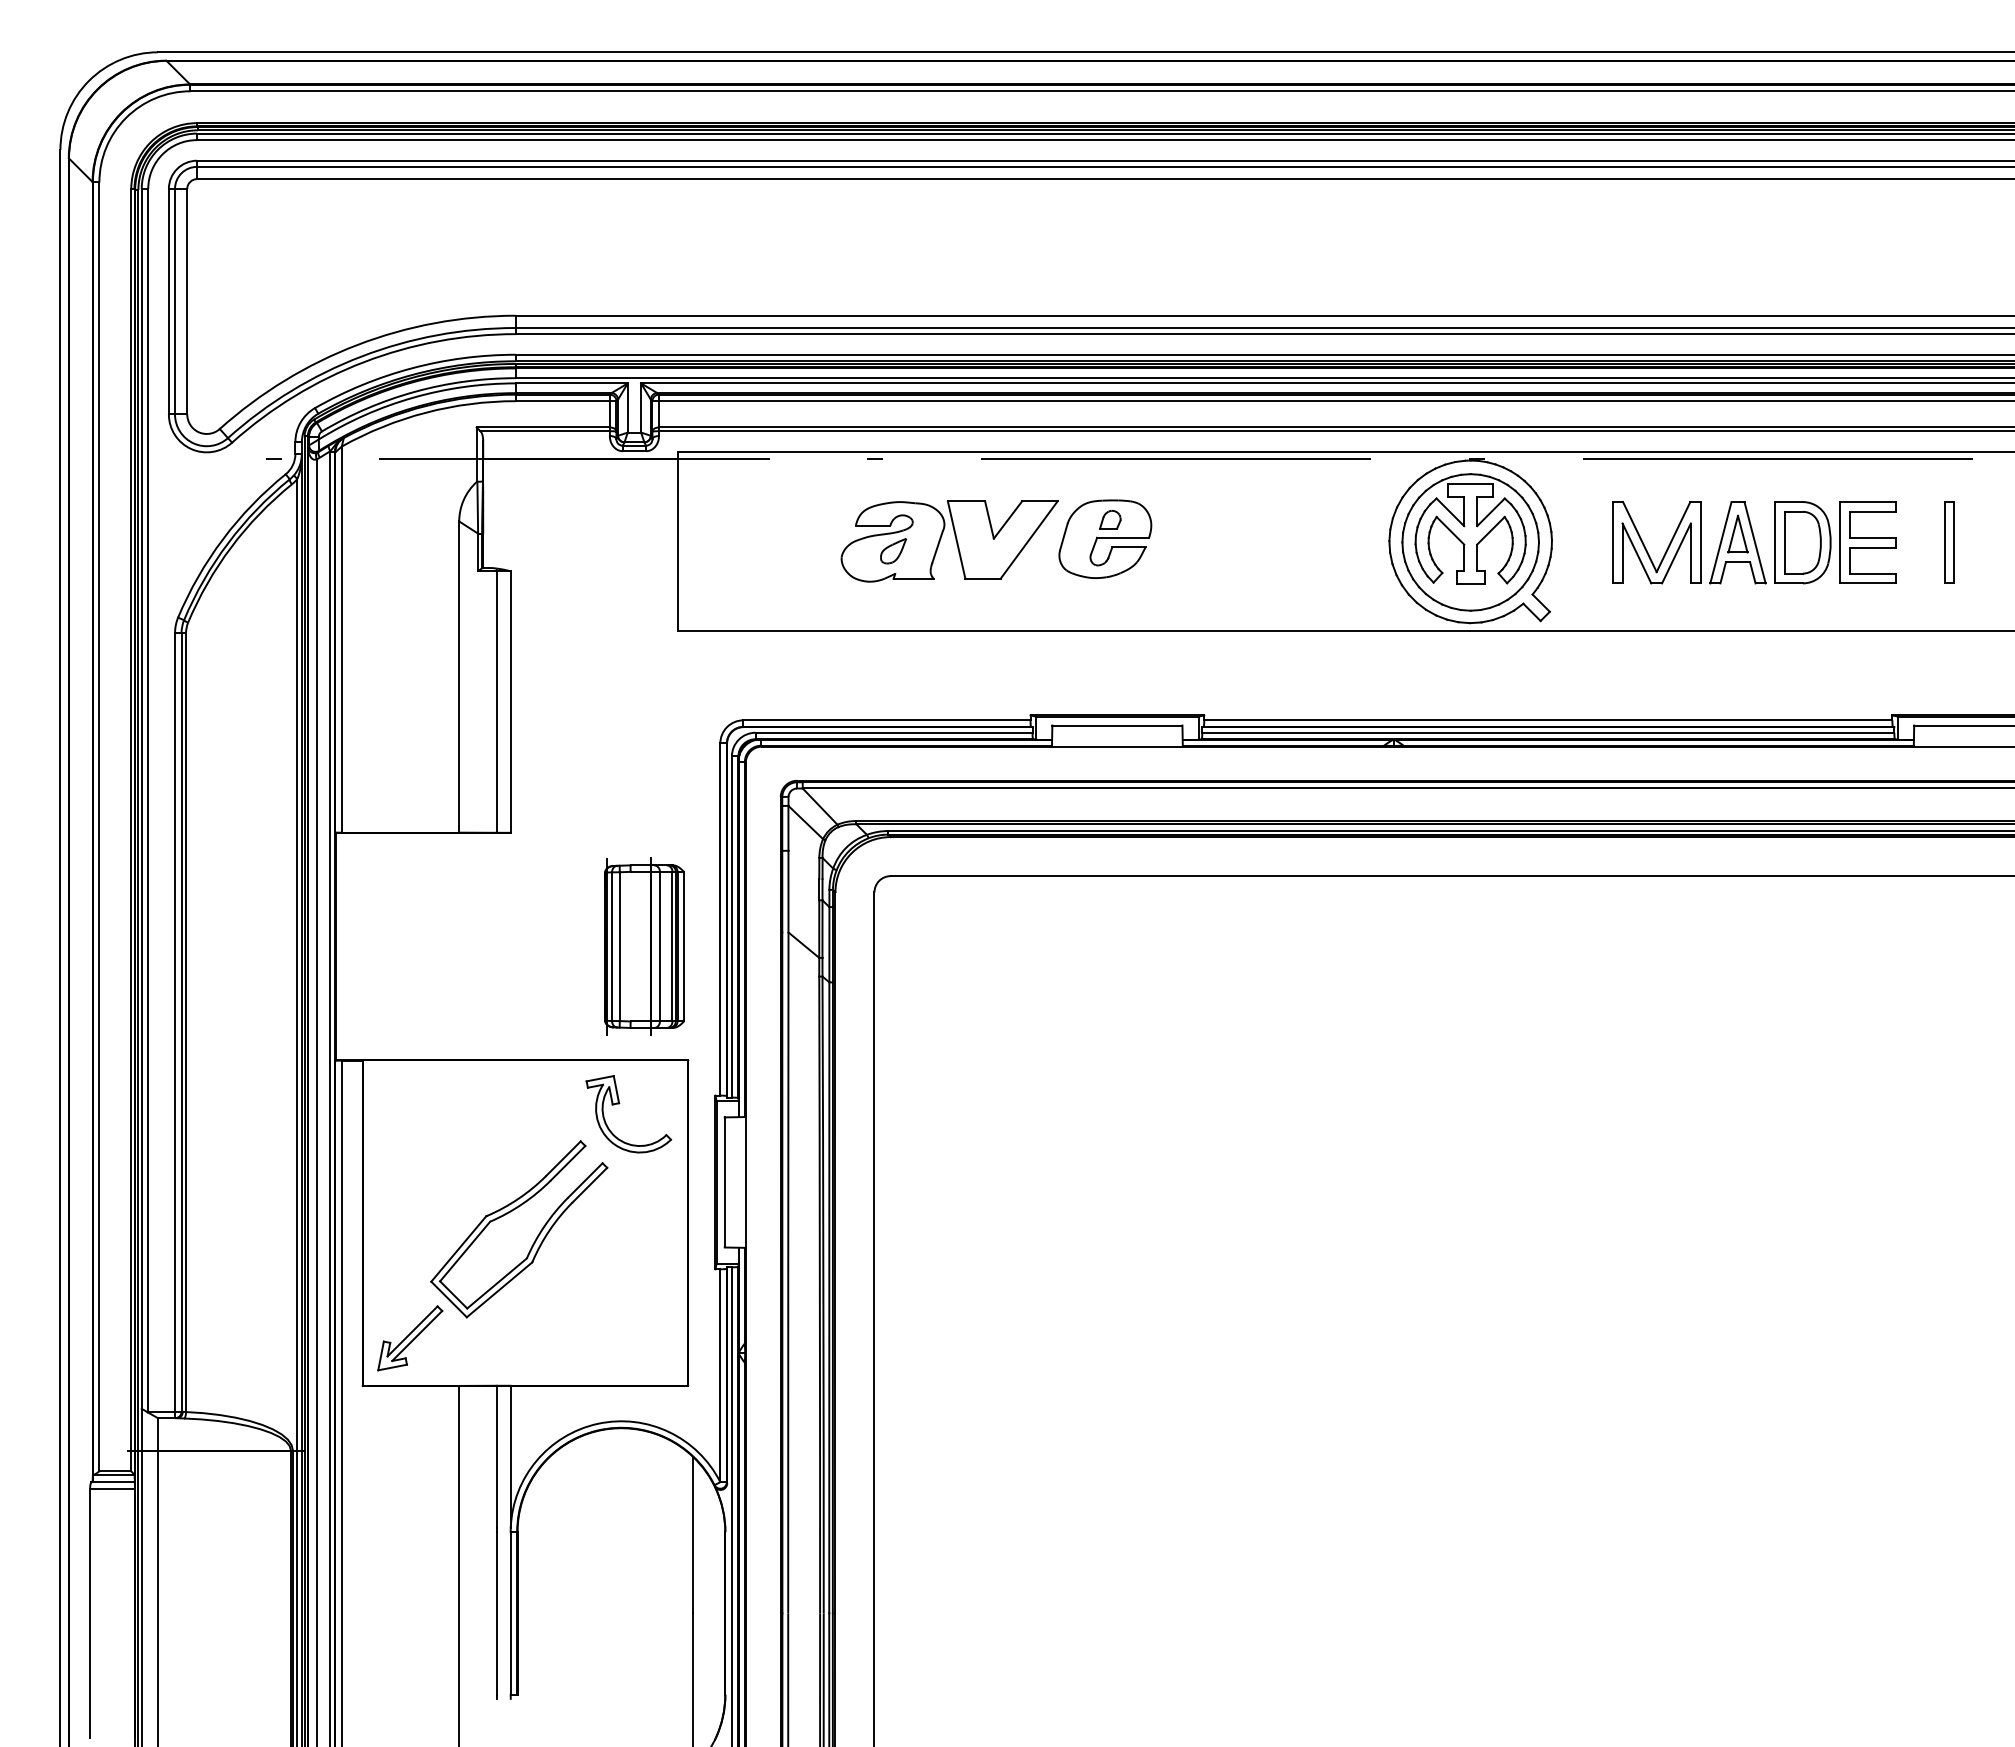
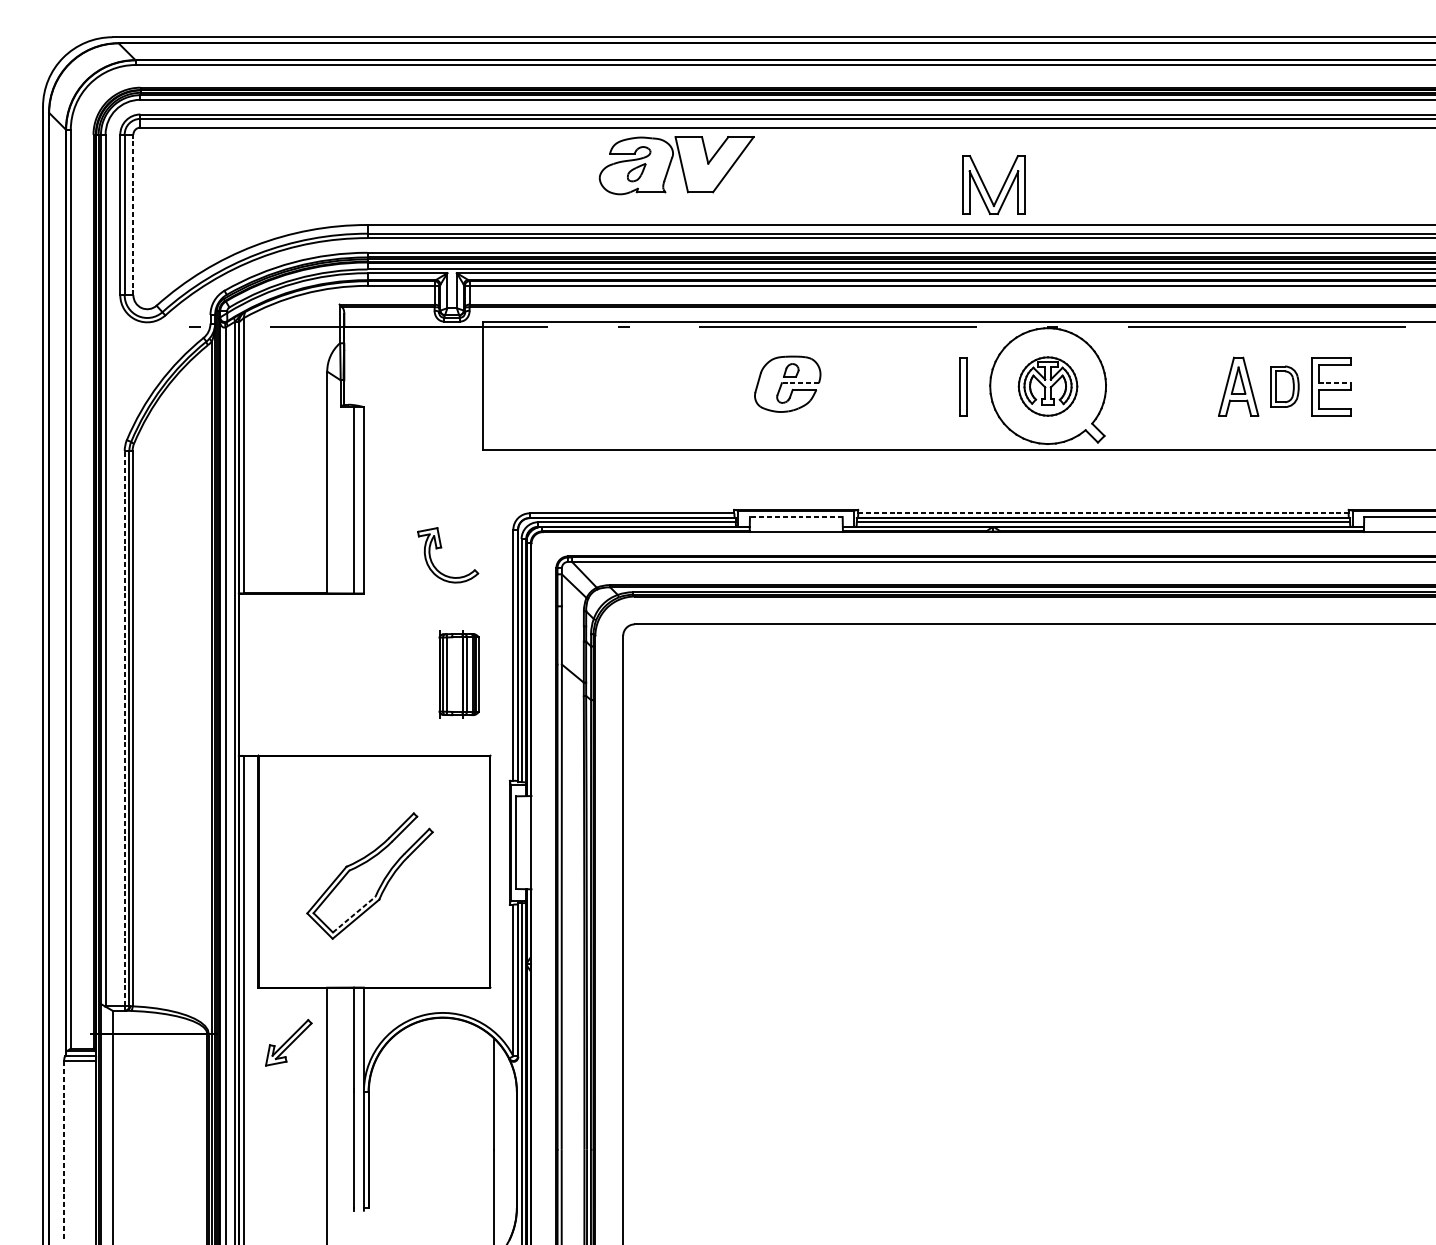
line: (187, 301) -> (133, 214), solid -> dashed
line: (1123, 537) -> (800, 383), solid -> dashed
line: (1872, 537) -> (1334, 383), solid -> dashed
part: (955, 540) -> (680, 164), moved
part: (1470, 542) -> (1047, 386), size x0.6
part: (1802, 542) -> (1284, 386), size x0.7
part: (1949, 542) -> (963, 386), moved
part: (1646, 548) -> (986, 189), moved
line: (1548, 720) -> (1103, 513), solid -> dashed
line: (1116, 725) -> (795, 517), solid -> dashed
part: (644, 946) -> (459, 674), size x0.7
line: (175, 1021) -> (125, 727), solid -> dashed
part: (619, 1104) -> (441, 548), moved
line: (497, 1283) -> (354, 914), solid -> dashed
part: (410, 1338) -> (288, 1042), moved
line: (90, 1613) -> (64, 1149), solid -> dashed

